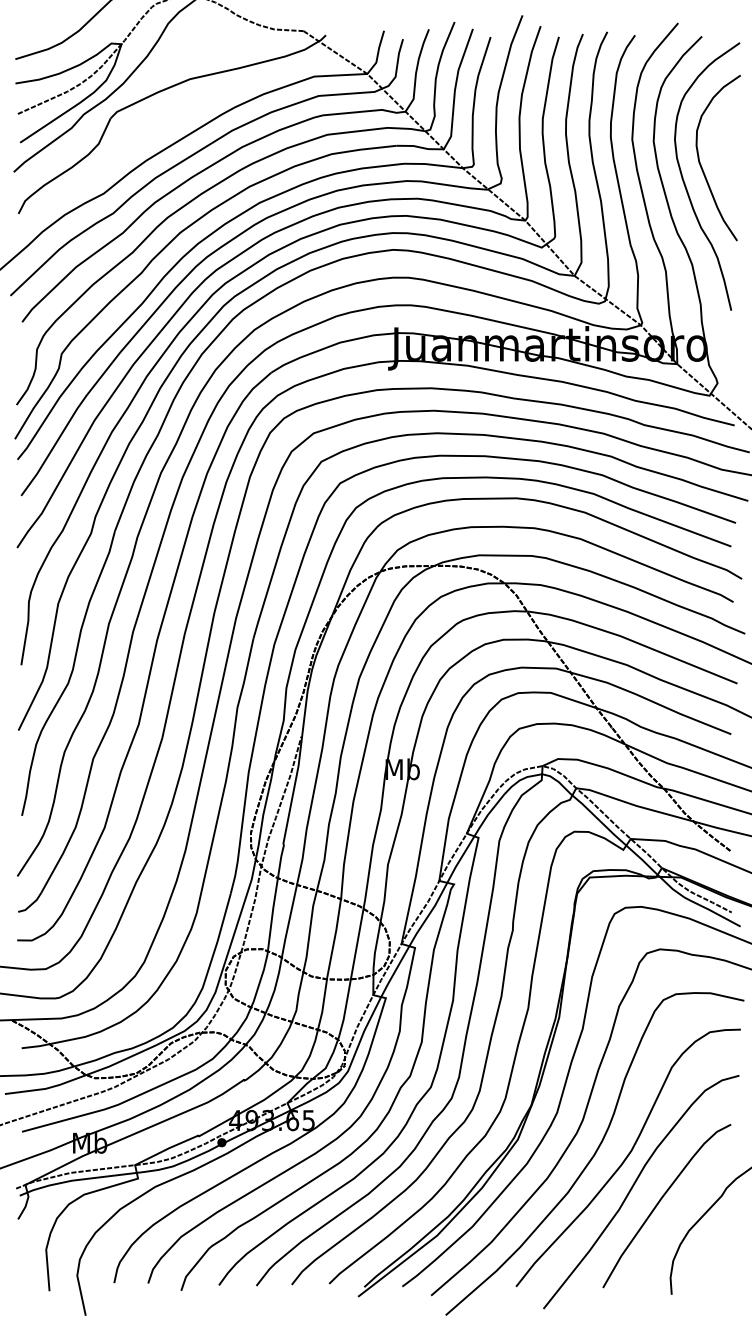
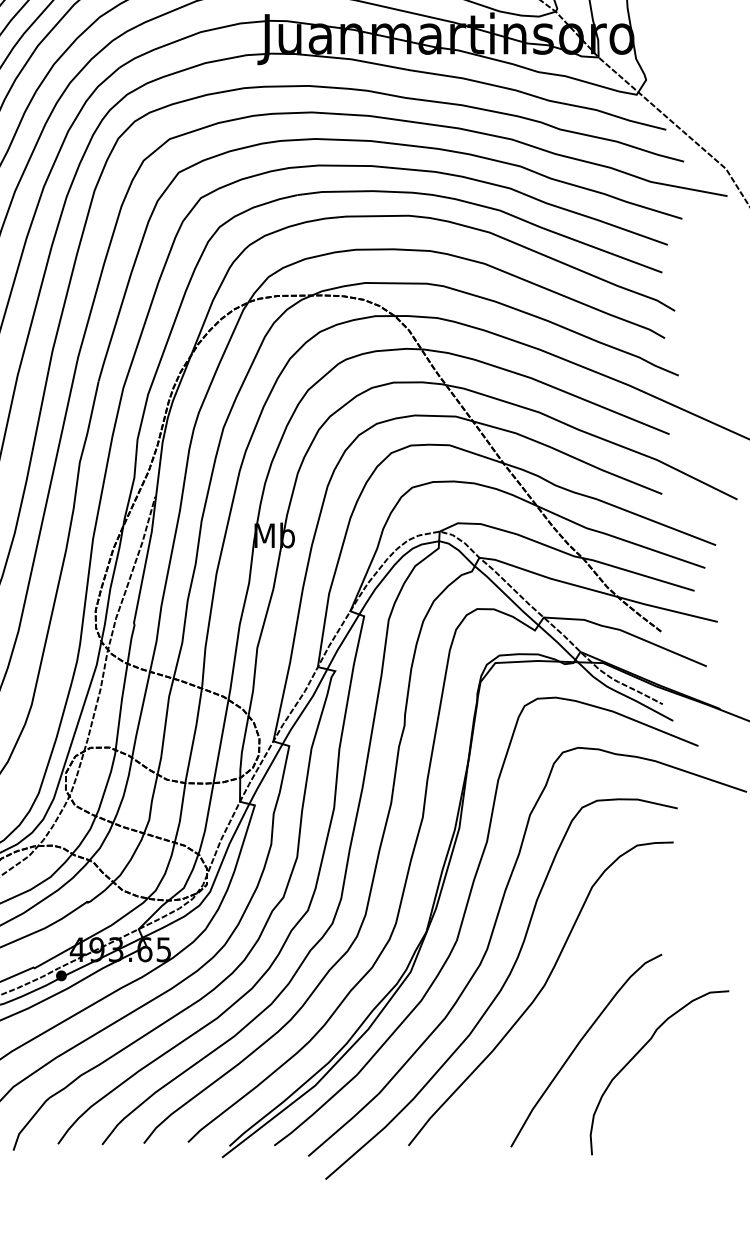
curve: (633, 1187) -> (546, 1028), removed

